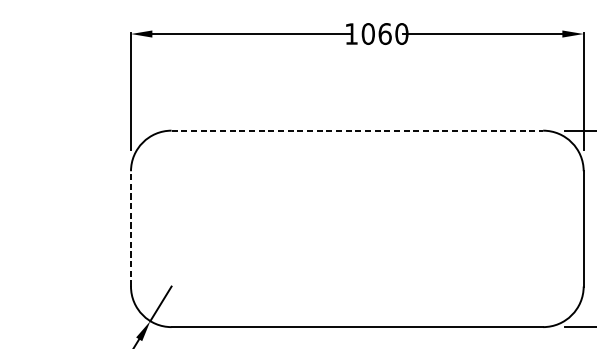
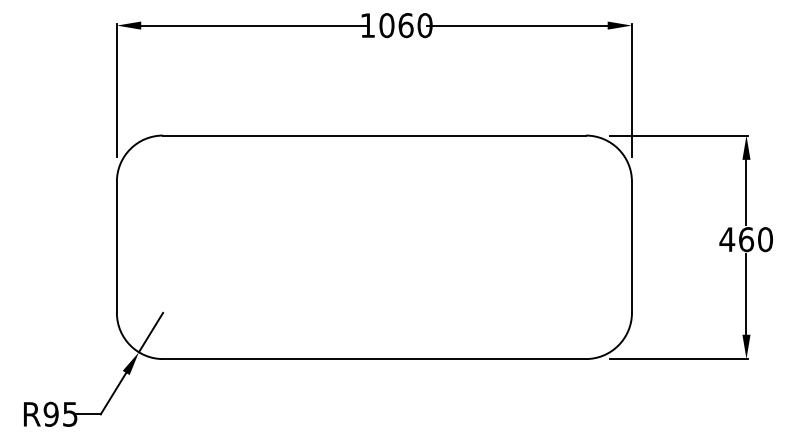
line: (357, 130) -> (374, 135), dashed -> solid
line: (130, 229) -> (116, 247), dashed -> solid

